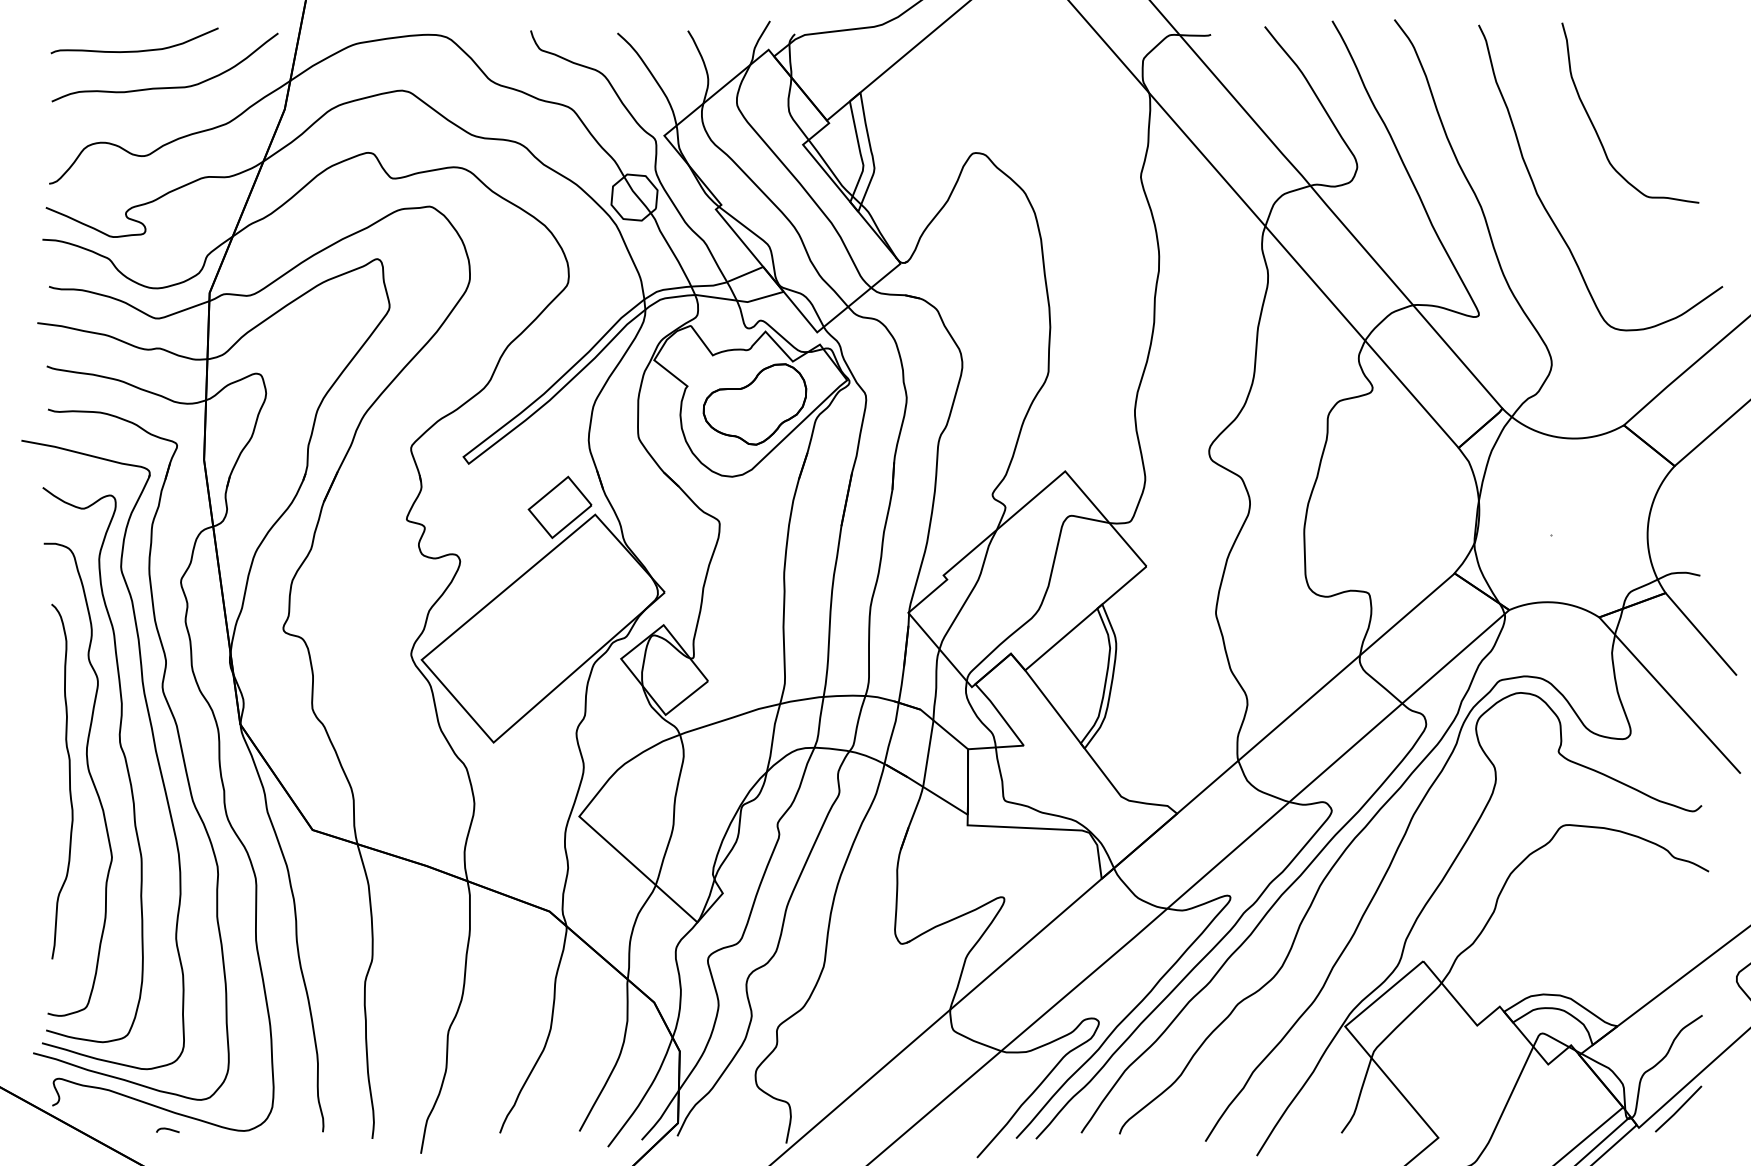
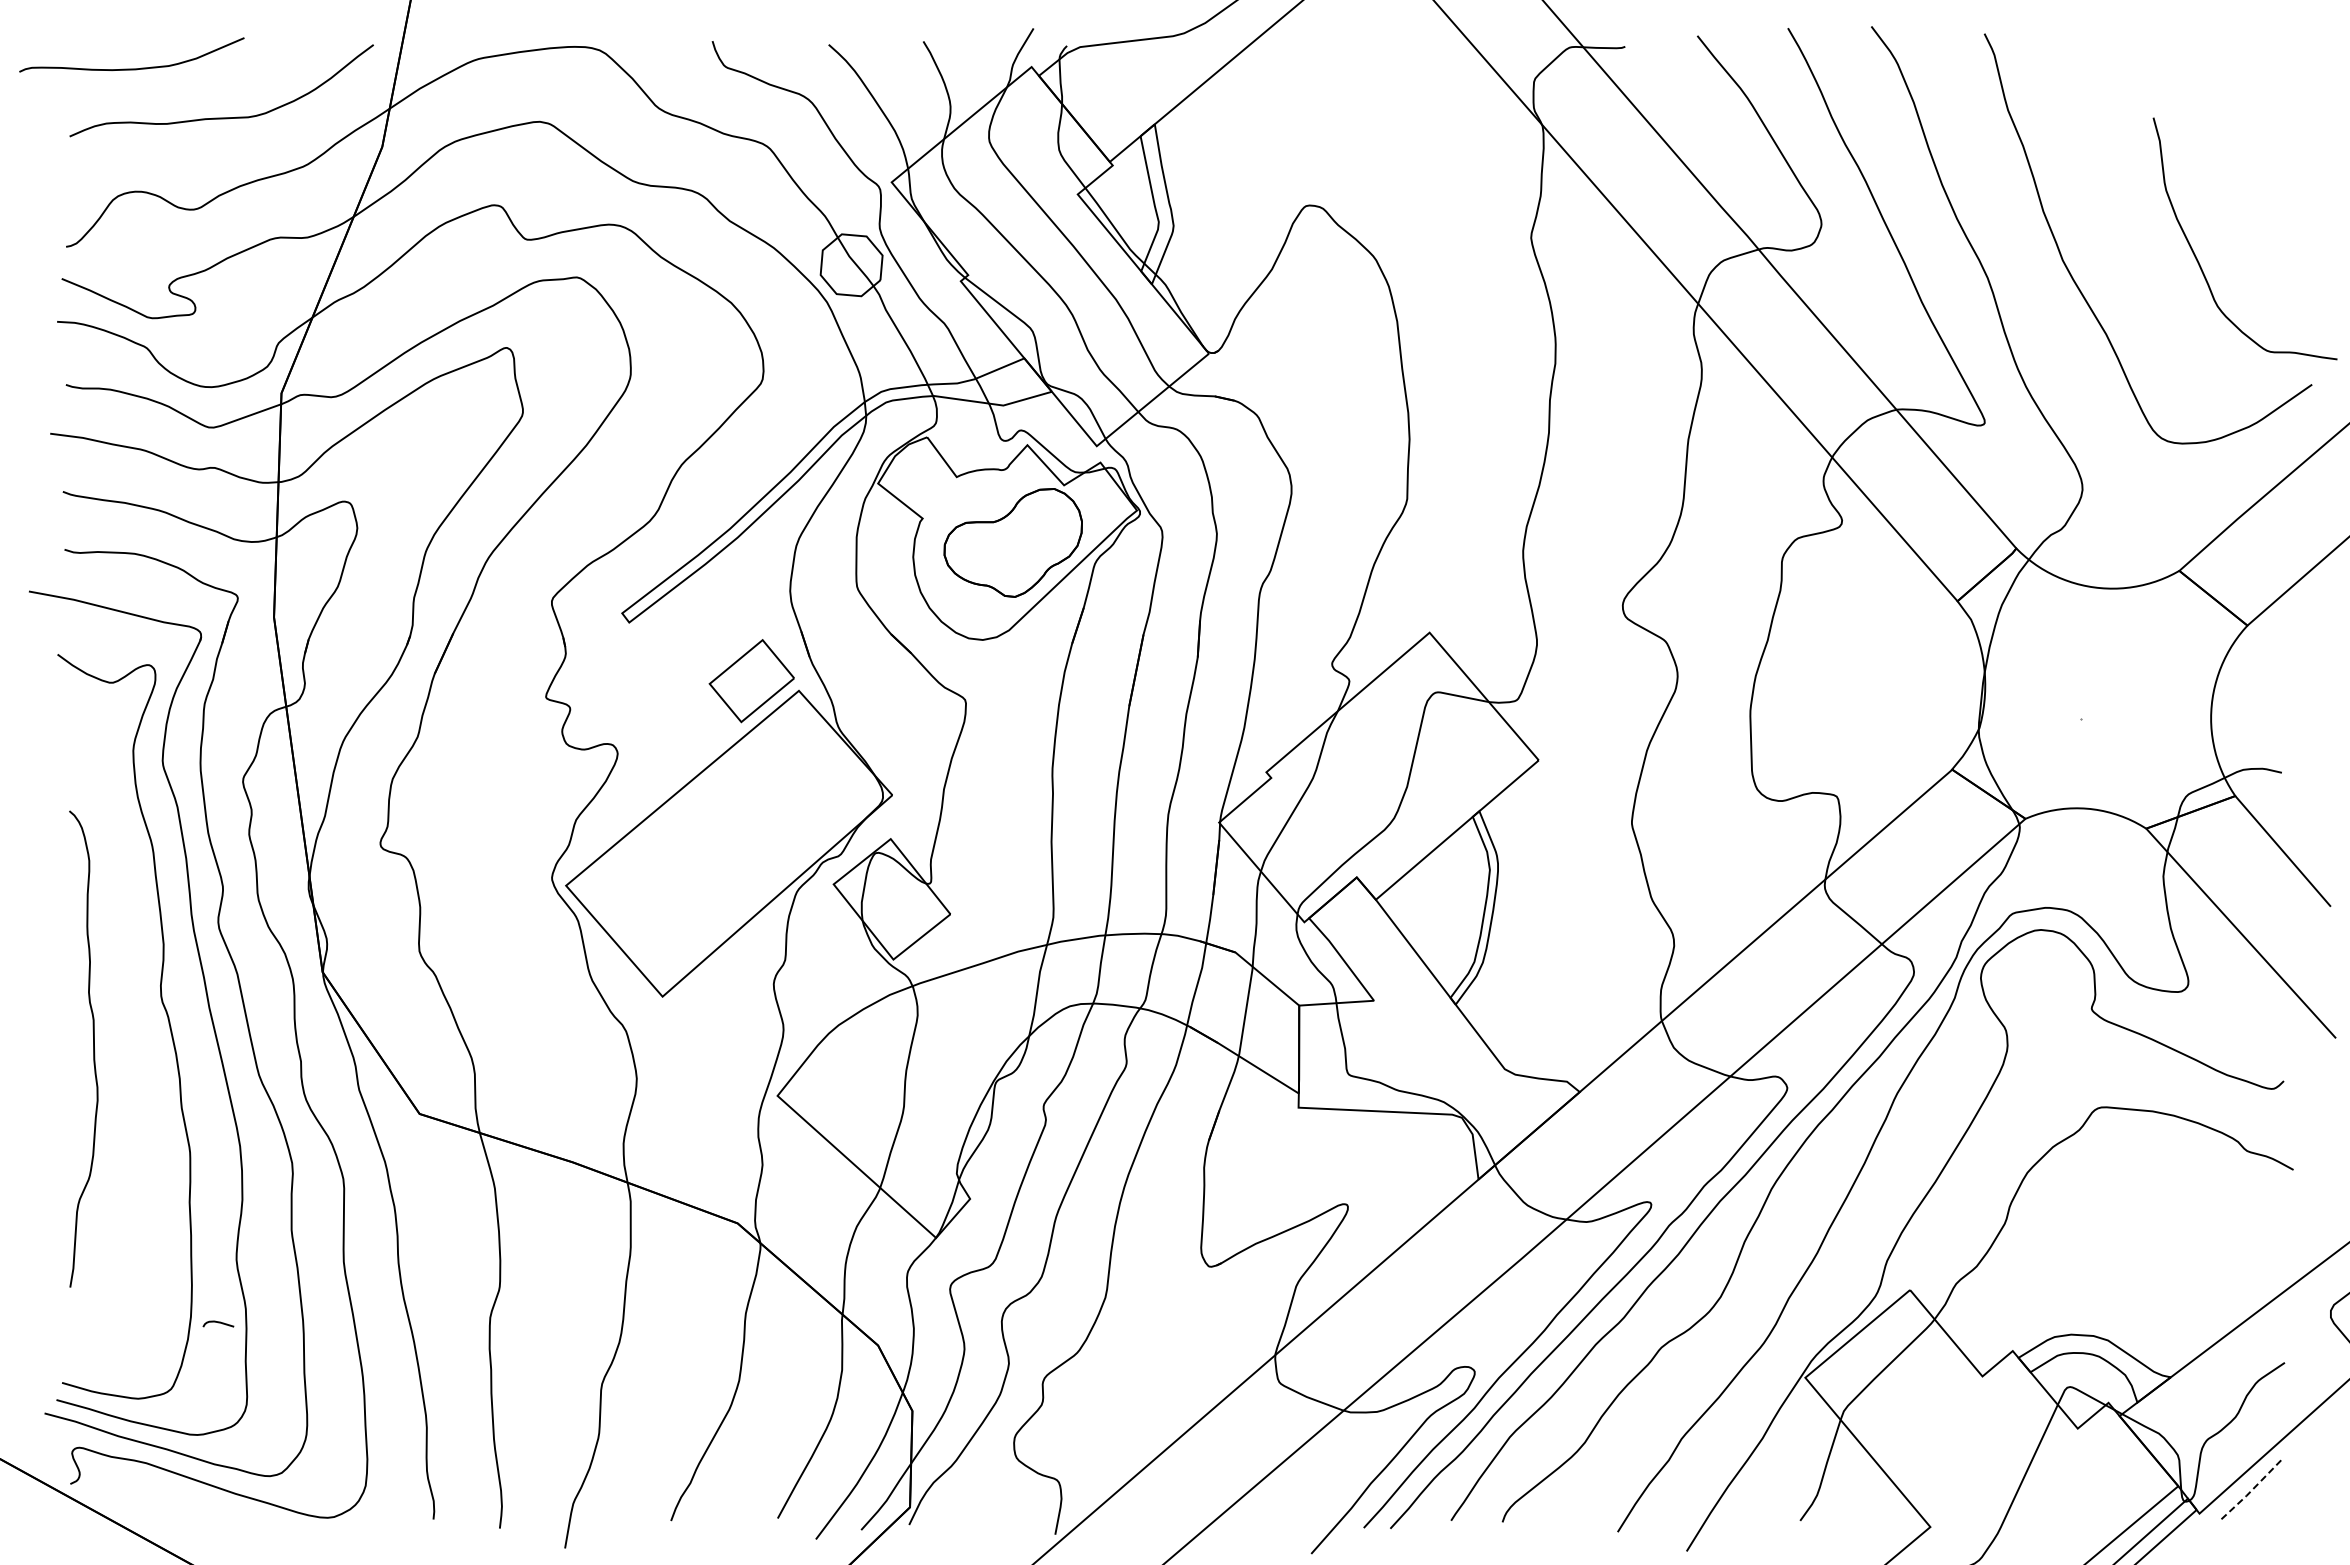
curve: (134, 50) -> (131, 68), moved
curve: (1595, 129) -> (2198, 260), moved
curve: (88, 773) -> (119, 1038), removed
line: (1678, 1109) -> (2252, 1489), solid -> dashed
curve: (167, 1129) -> (218, 1323), moved

